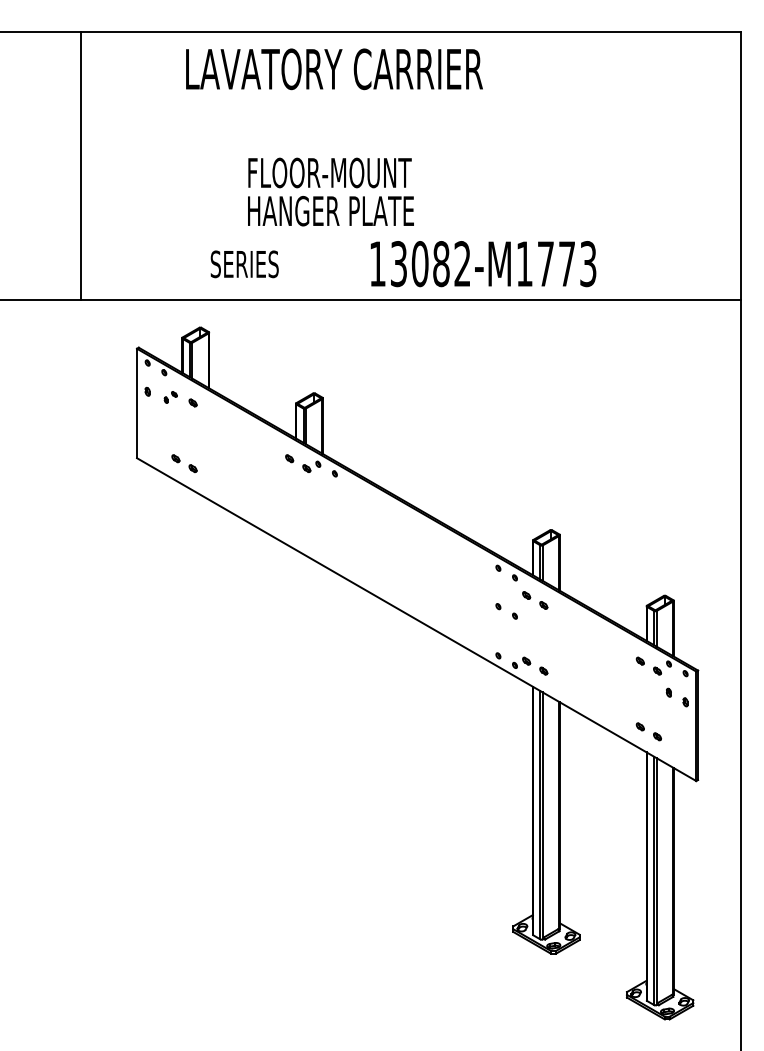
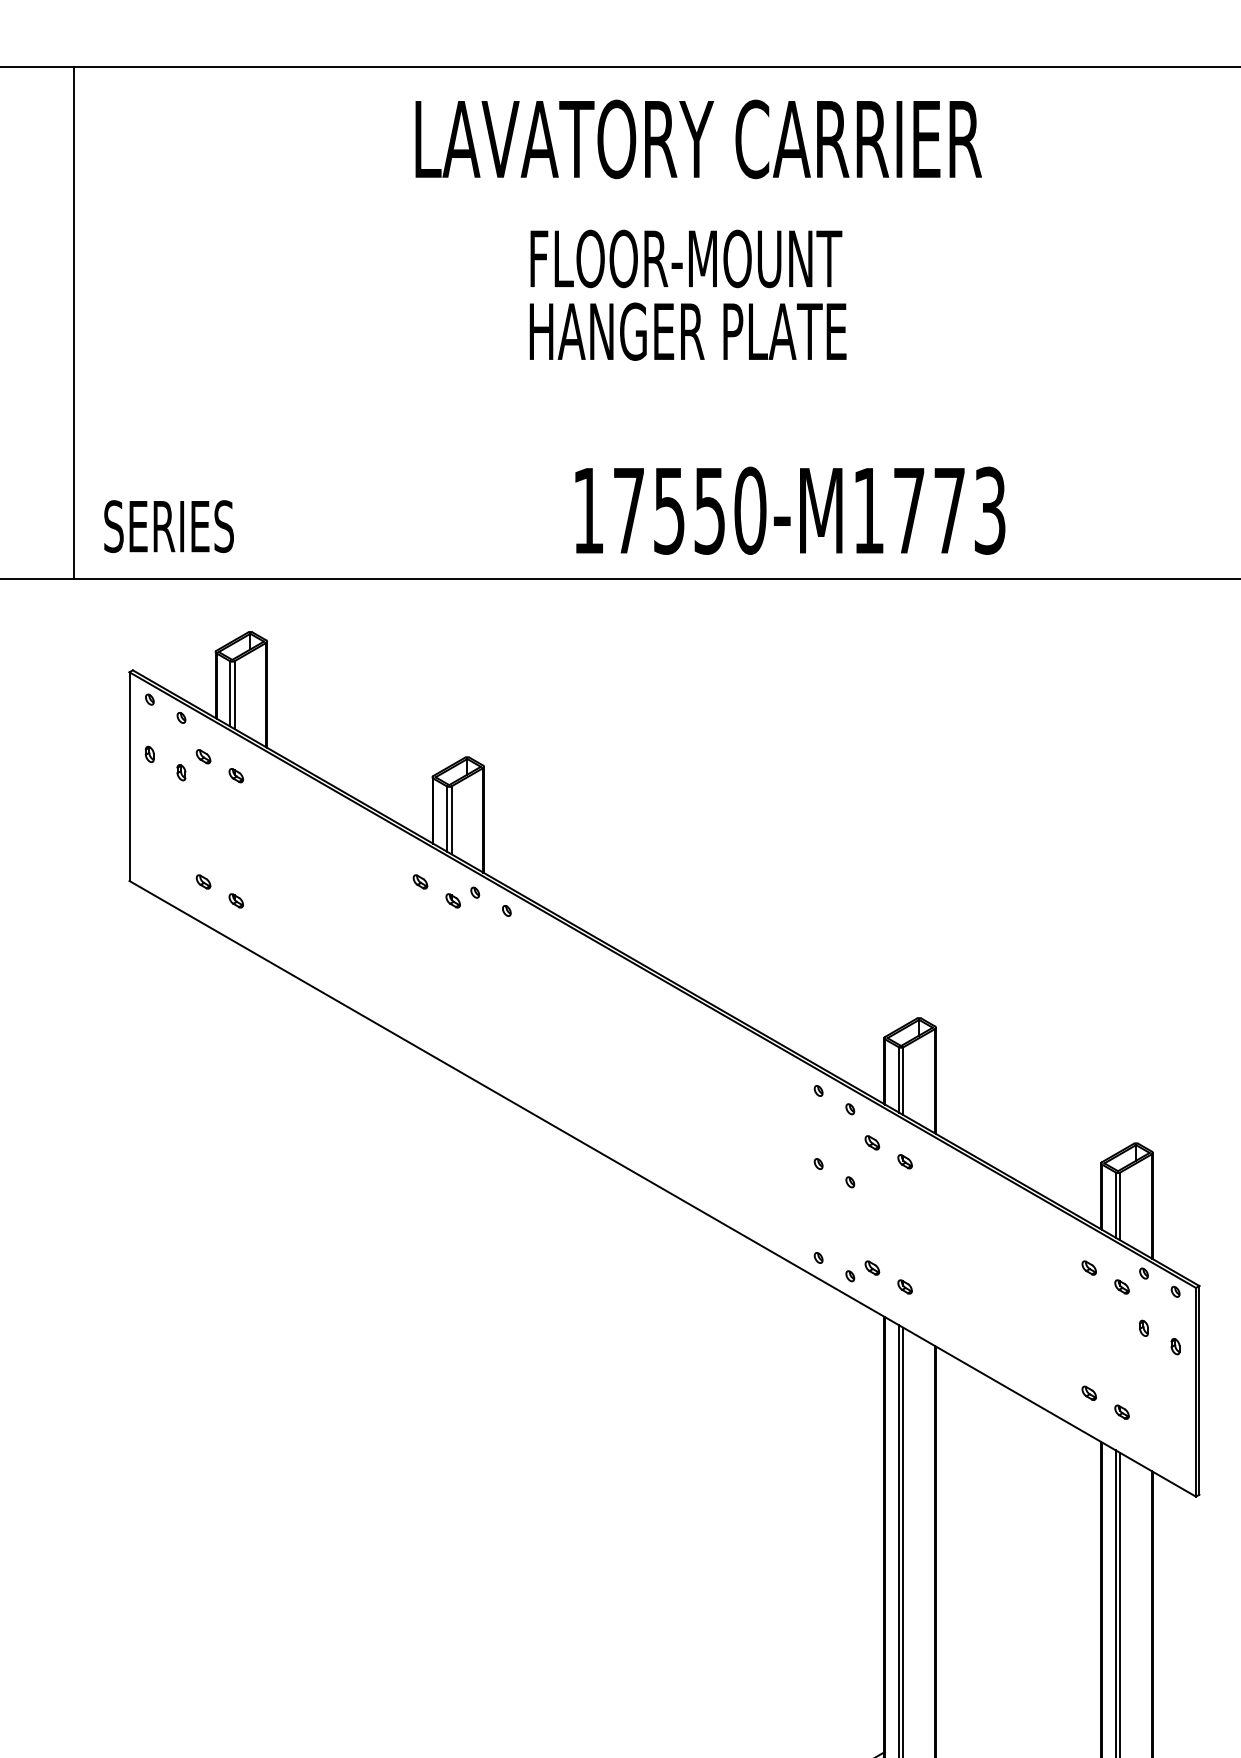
text: (334, 69) -> (698, 139), moved
line: (80, 165) -> (73, 322), moved
text: (330, 191) -> (687, 294), moved
text: (244, 264) -> (168, 526), moved
text: (430, 264) -> (689, 511), 13082-M1773 -> 17550-M1773
part: (170, 397) -> (193, 765), size x1.43

